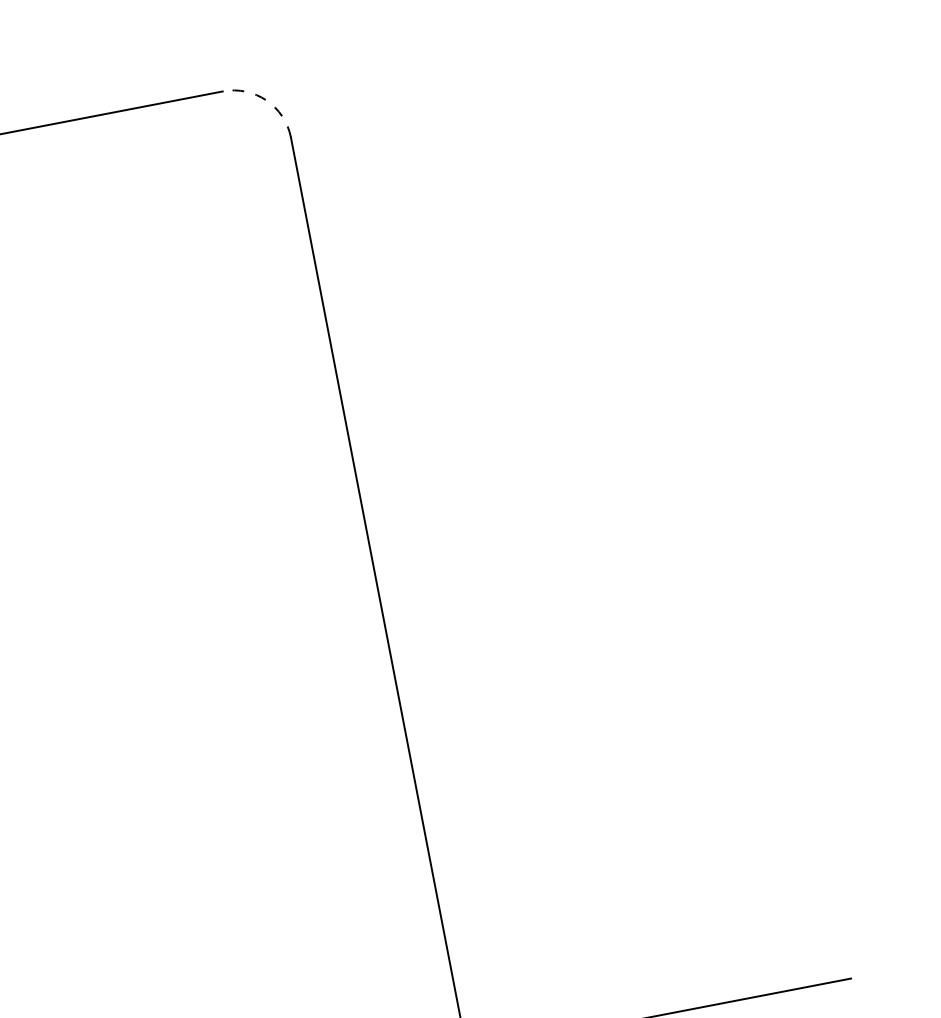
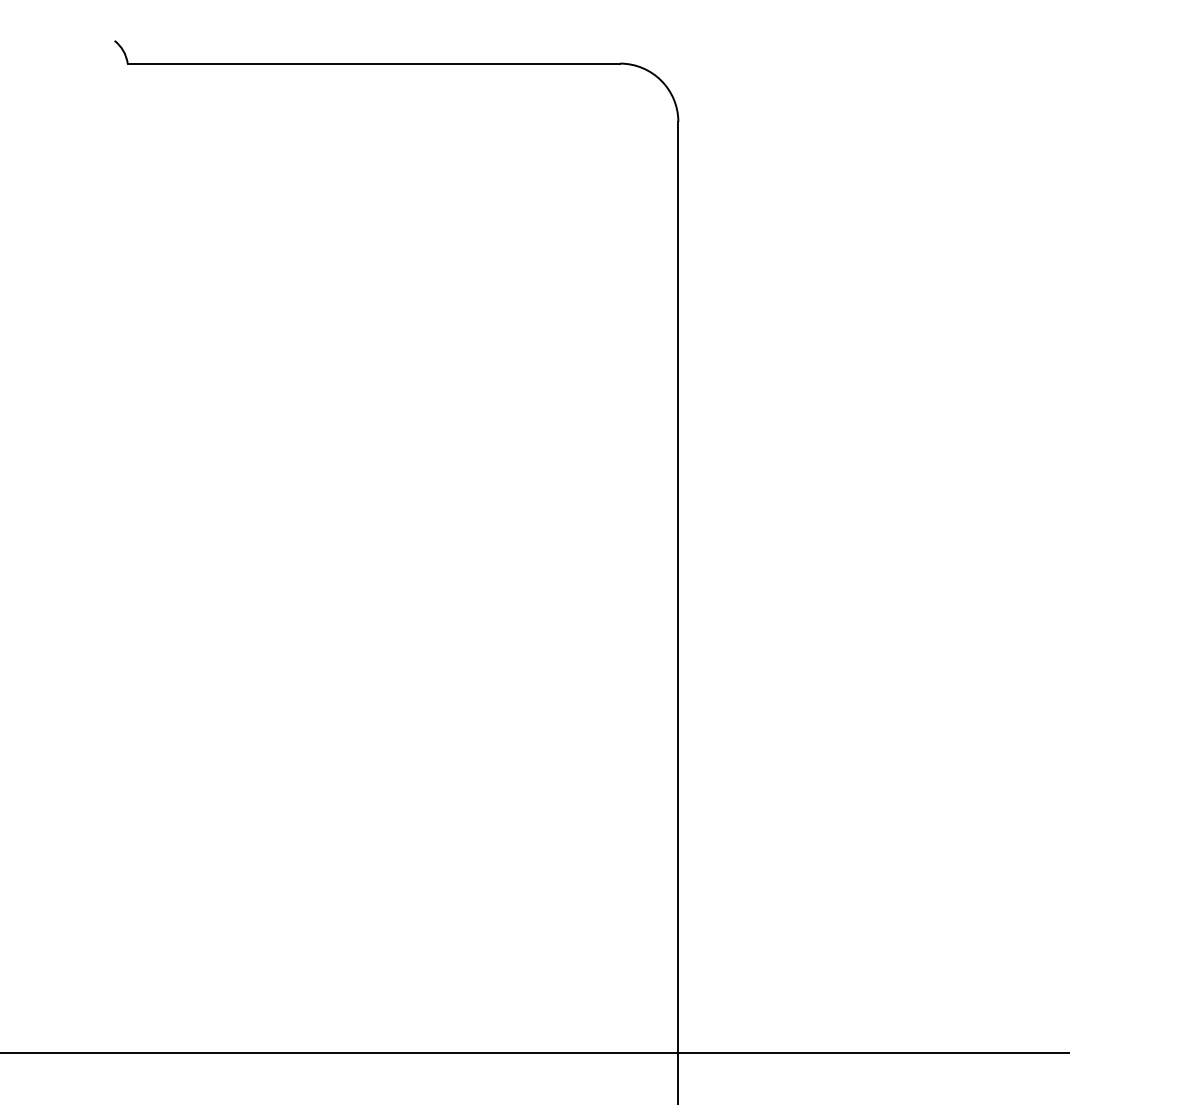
arc: (266, 100) -> (661, 80), dashed -> solid

